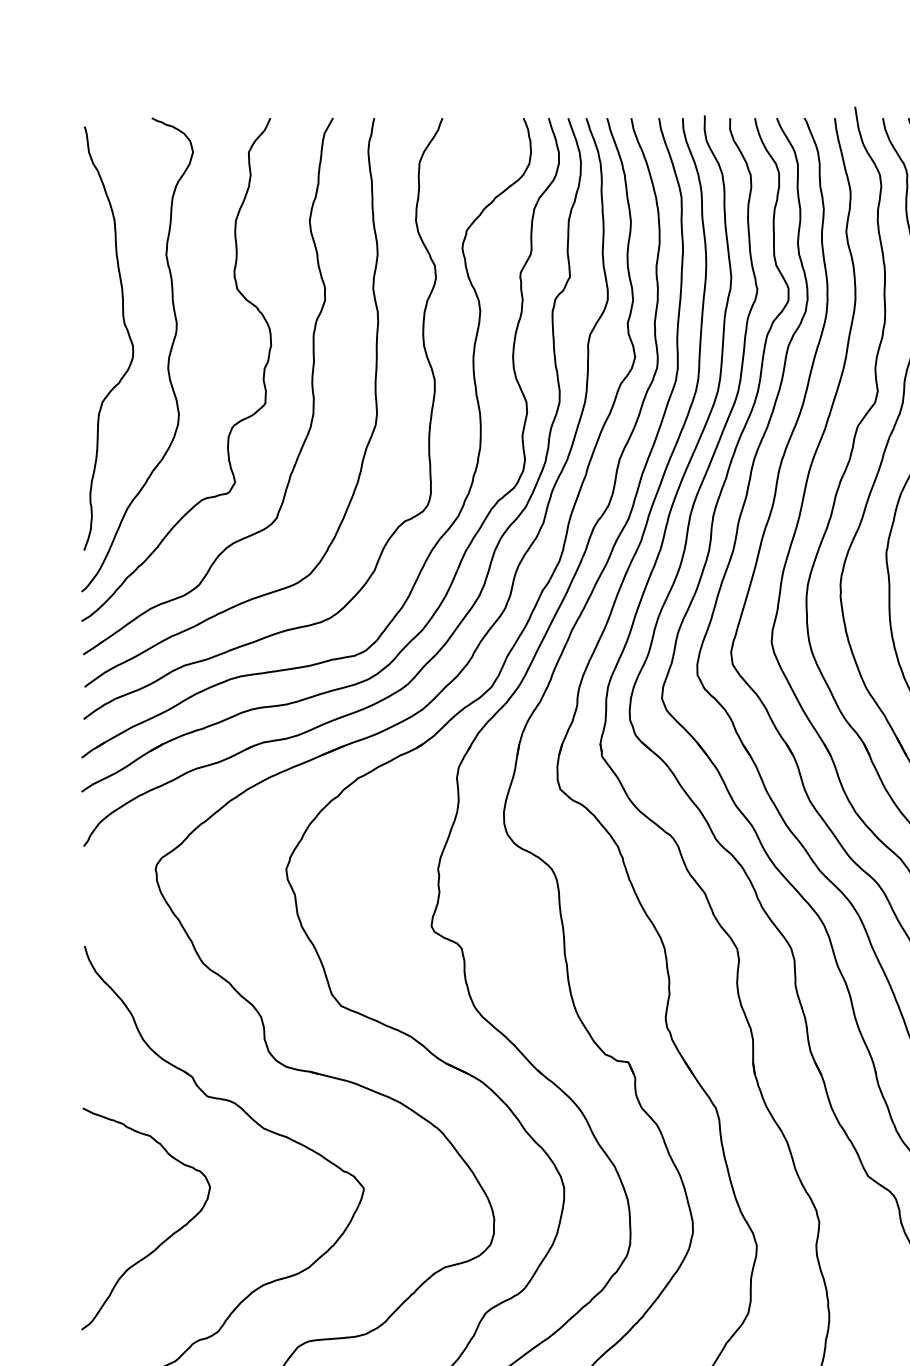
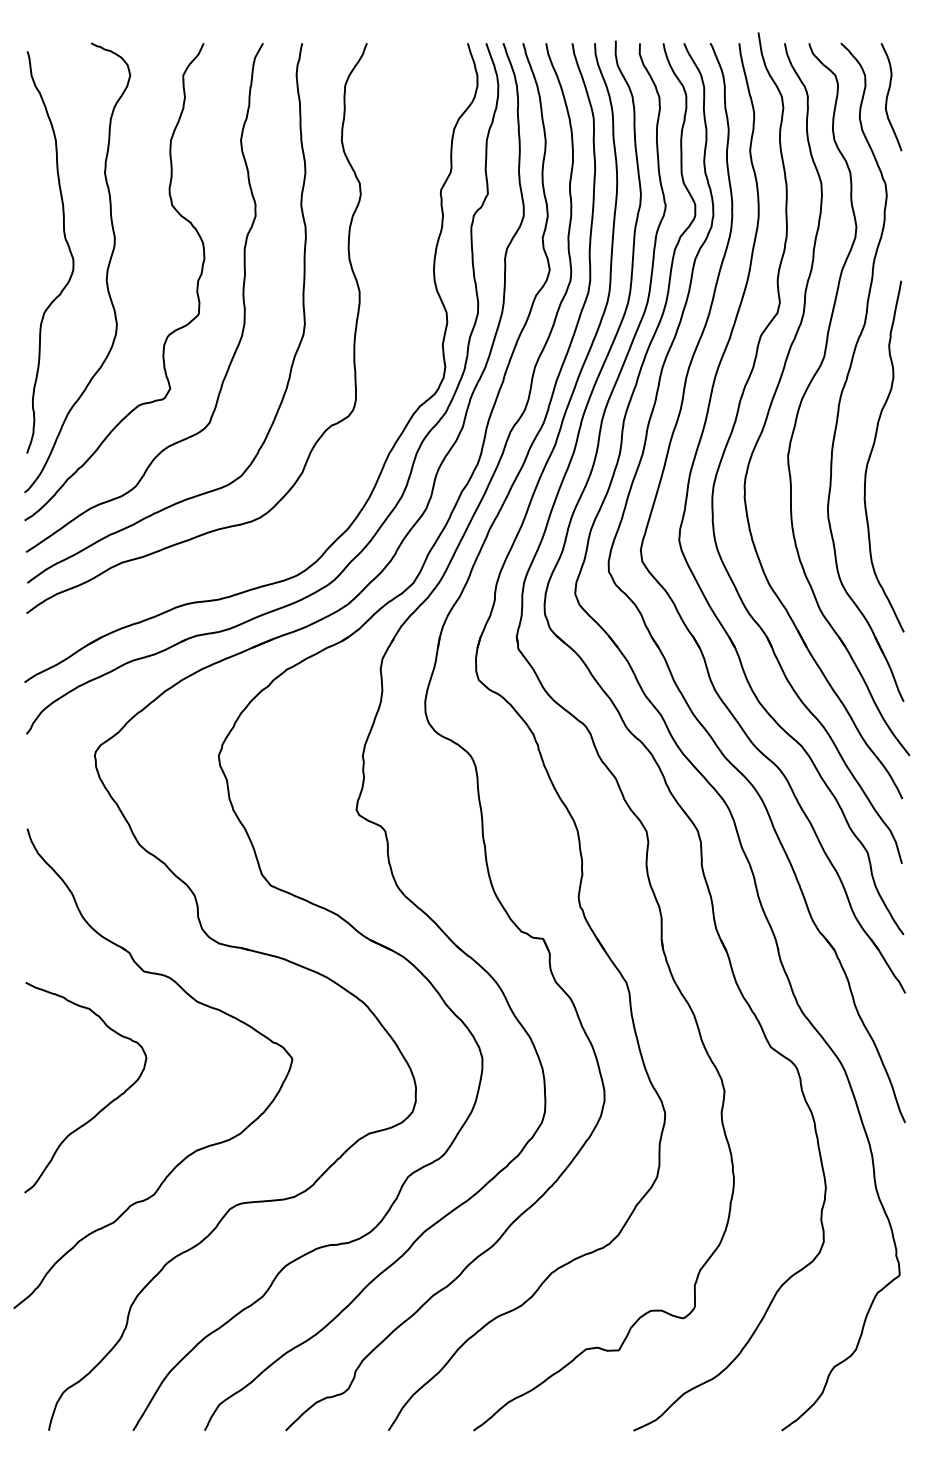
part: (440, 535) -> (365, 439), removed

